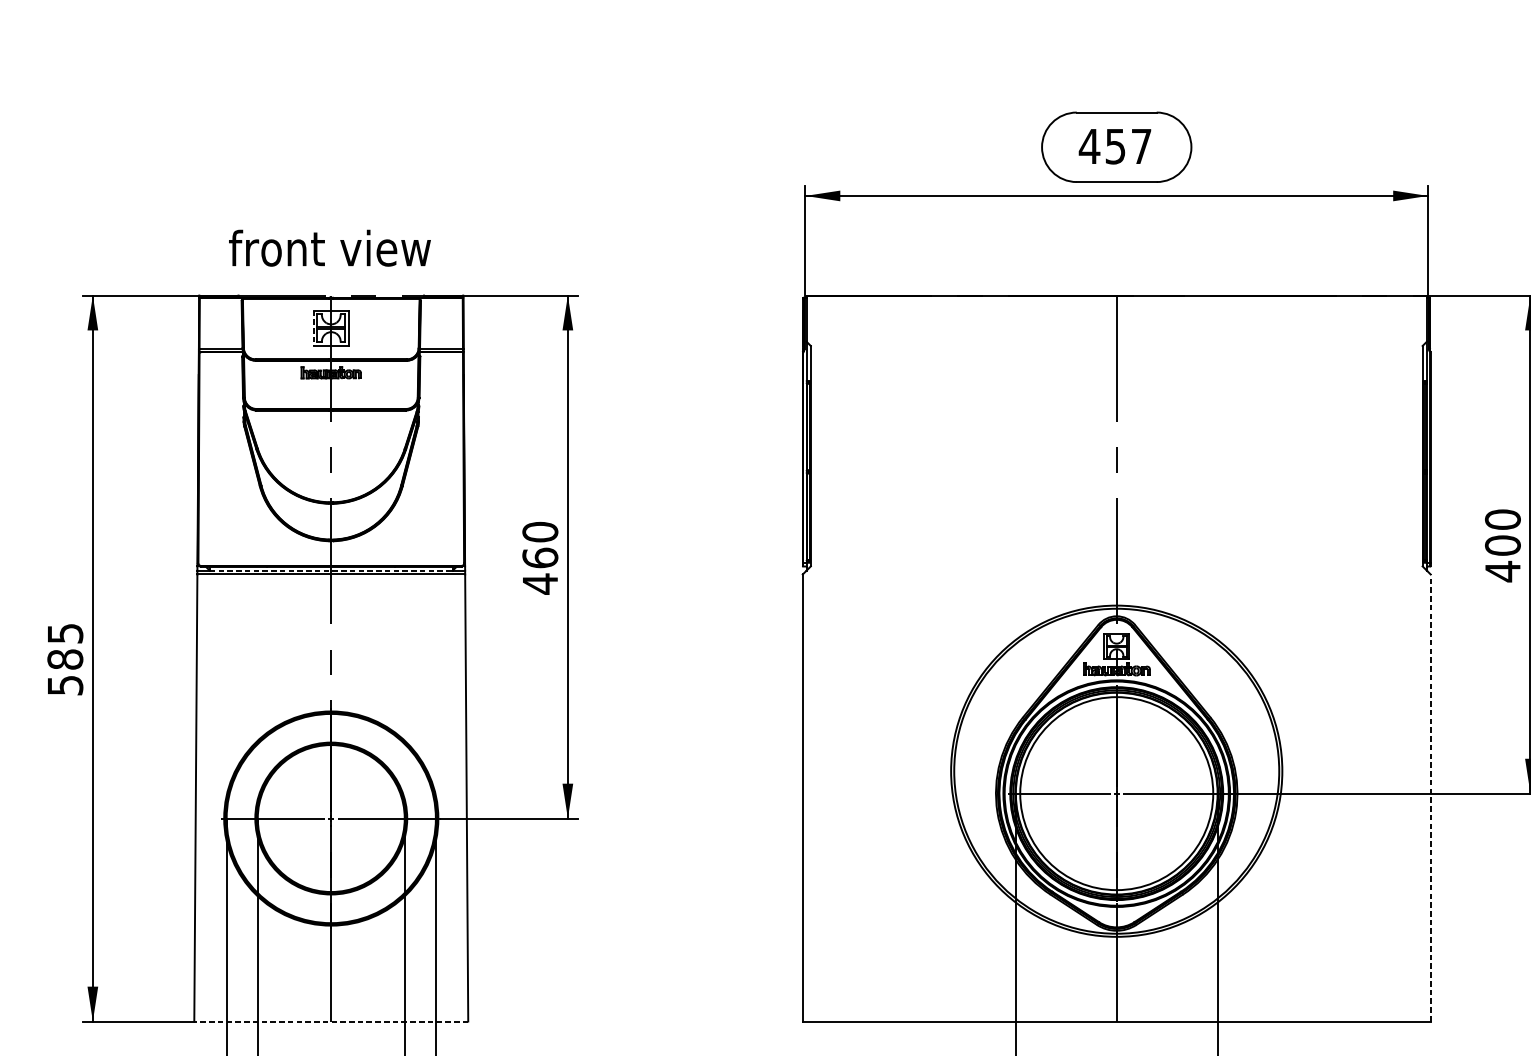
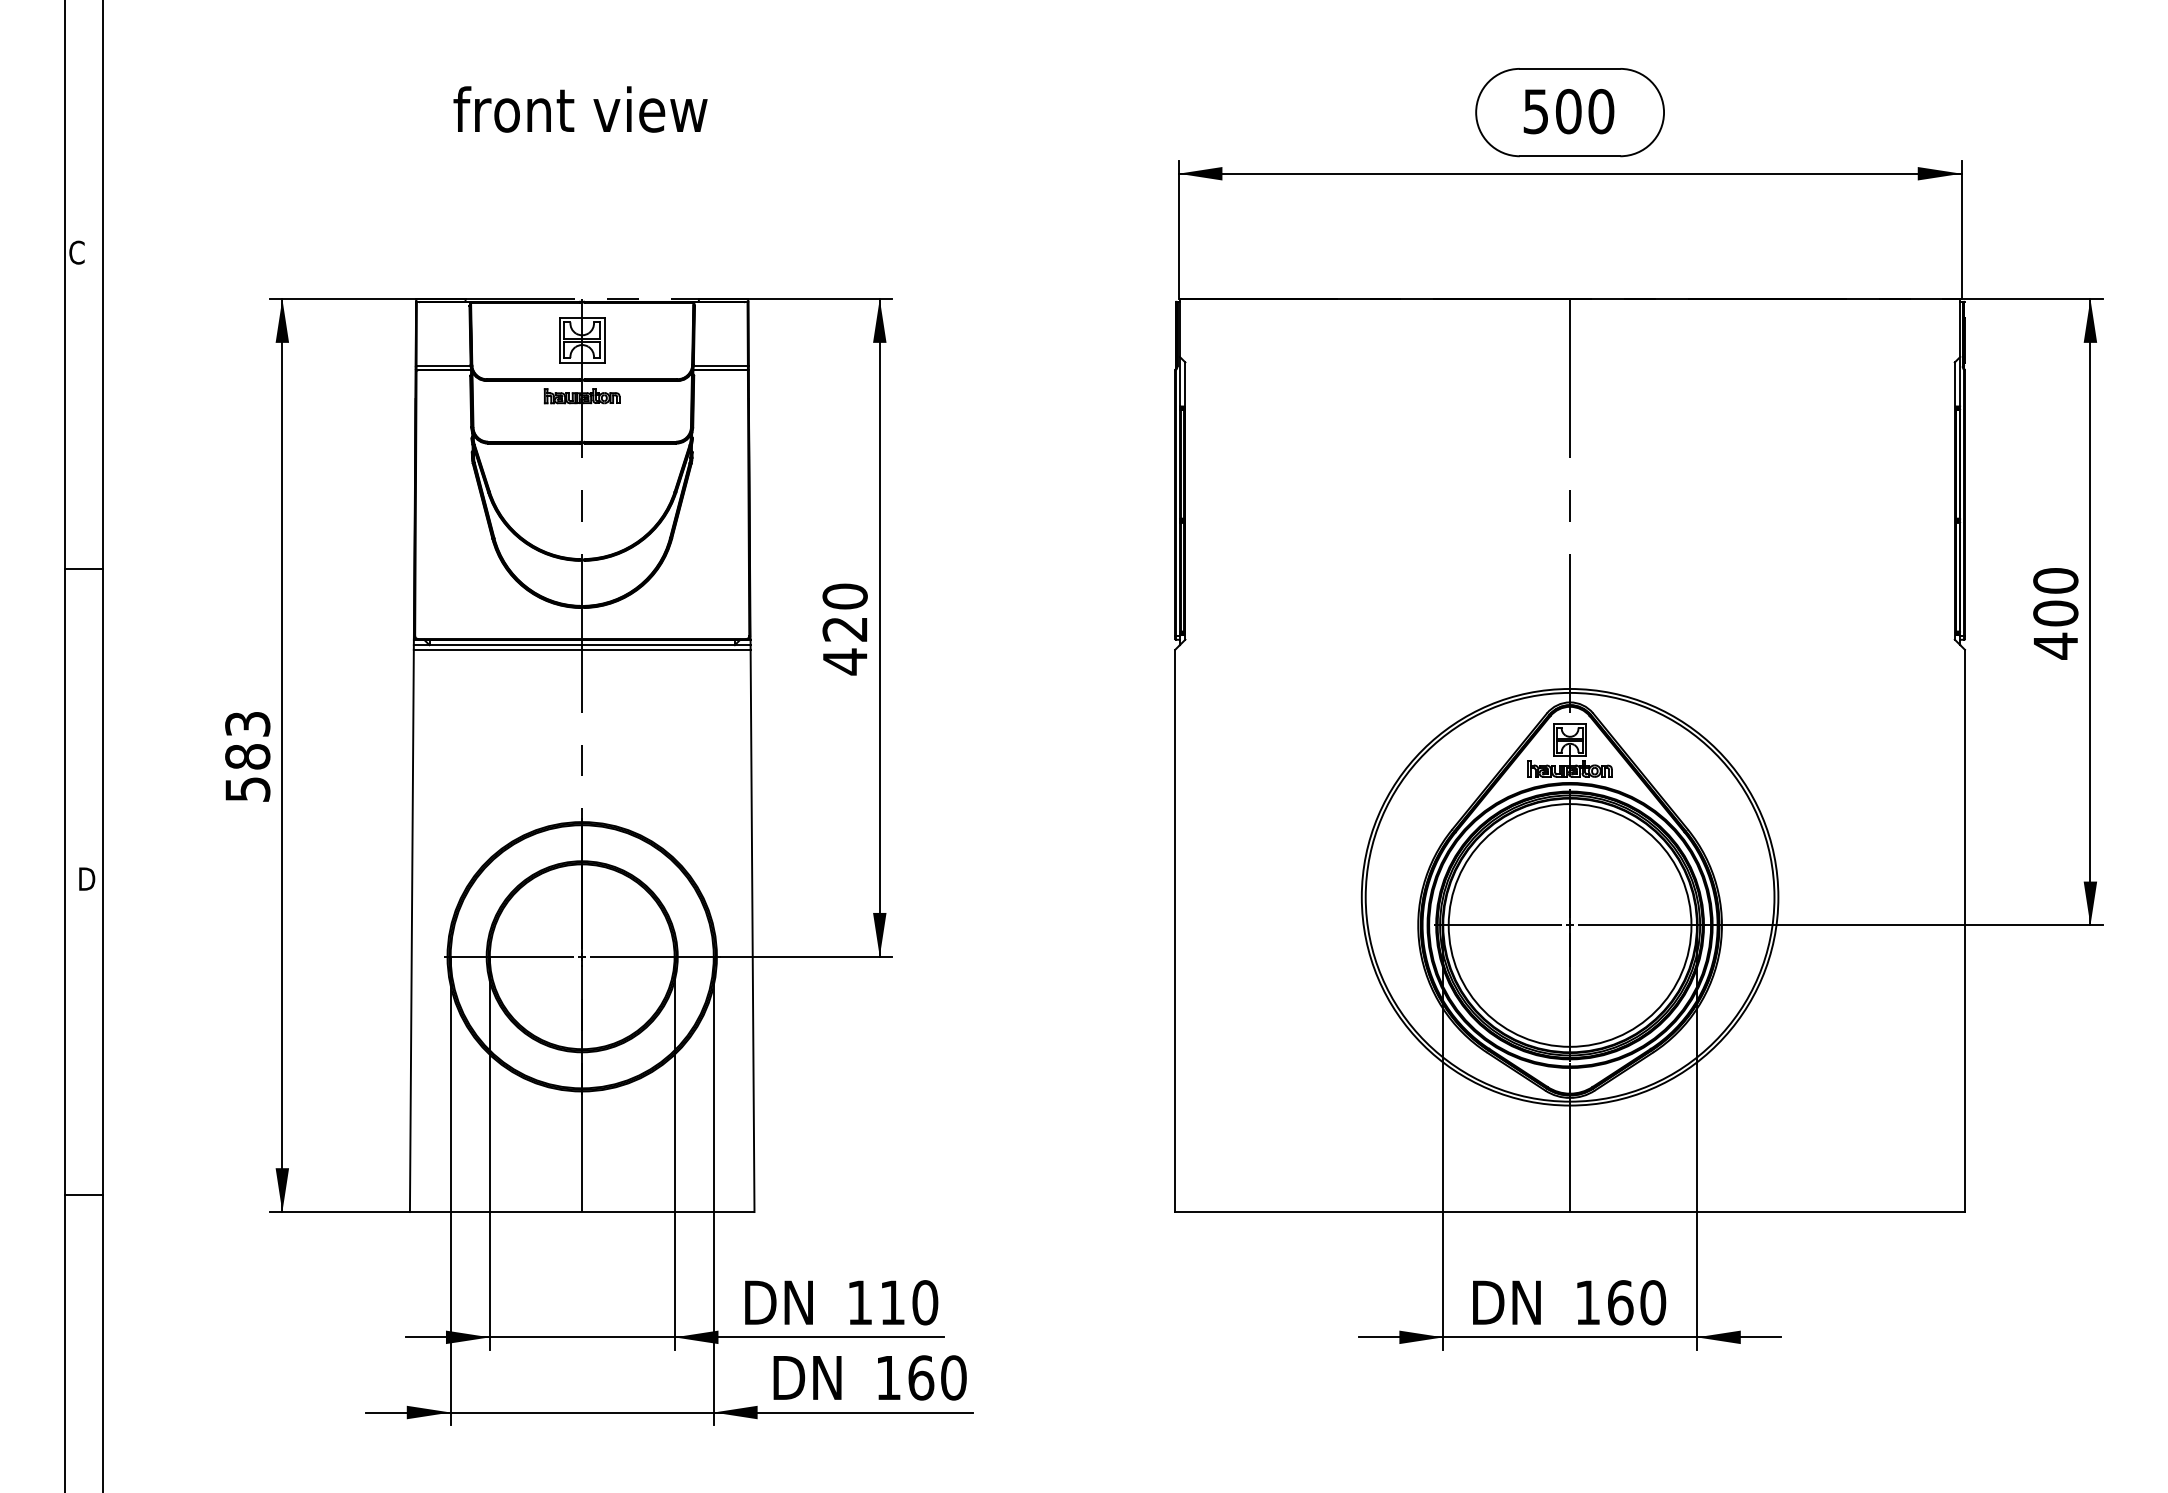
text: (1115, 146) -> (1568, 111), 457 -> 500
text: (329, 248) -> (580, 109), moved
line: (313, 328) -> (559, 340), dashed -> solid
text: (539, 557) -> (844, 628), 460 -> 420
line: (331, 571) -> (582, 645), dashed -> solid
text: (65, 633) -> (247, 724), 585 -> 583
line: (1430, 797) -> (1964, 930), dashed -> solid
line: (330, 1021) -> (581, 1212), dashed -> solid

